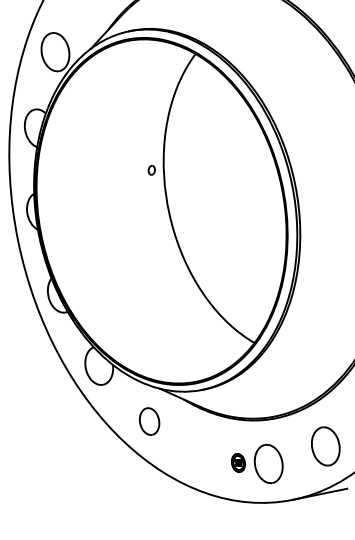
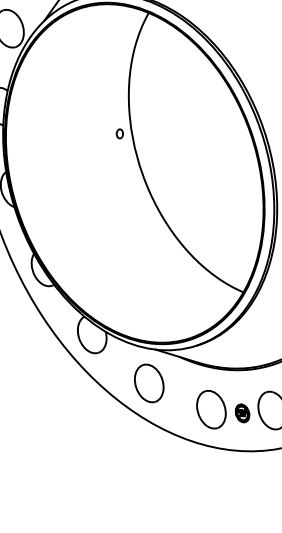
part: (149, 421) -> (149, 383), size x1.43
part: (207, 455) -> (210, 409), added

